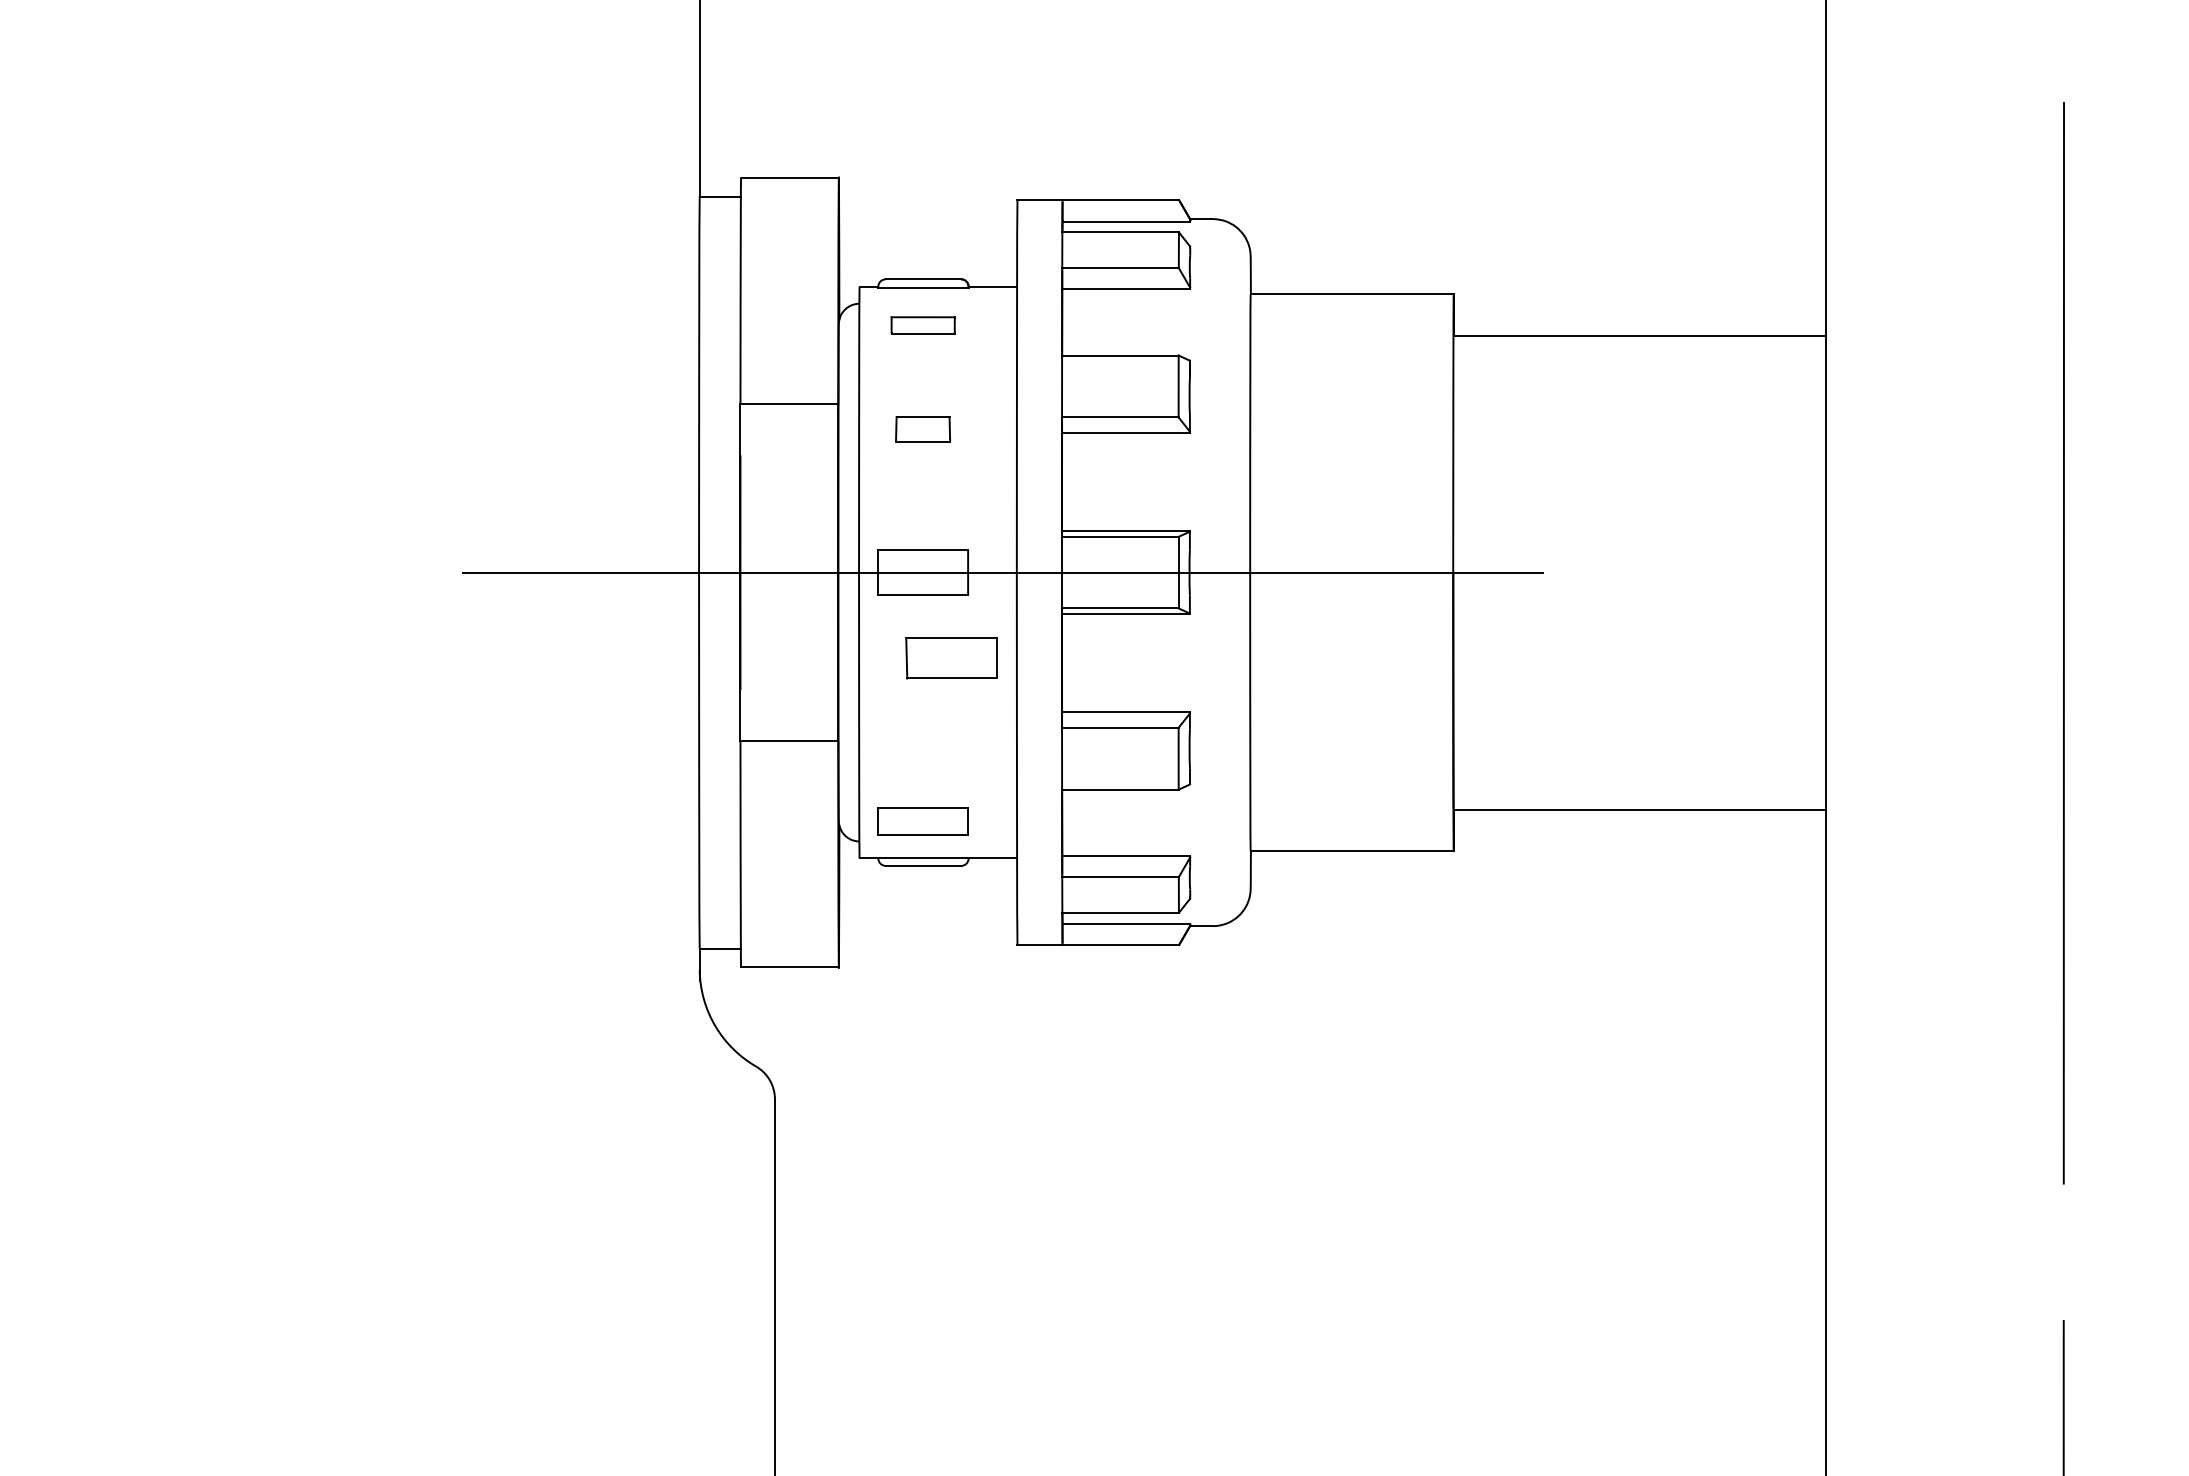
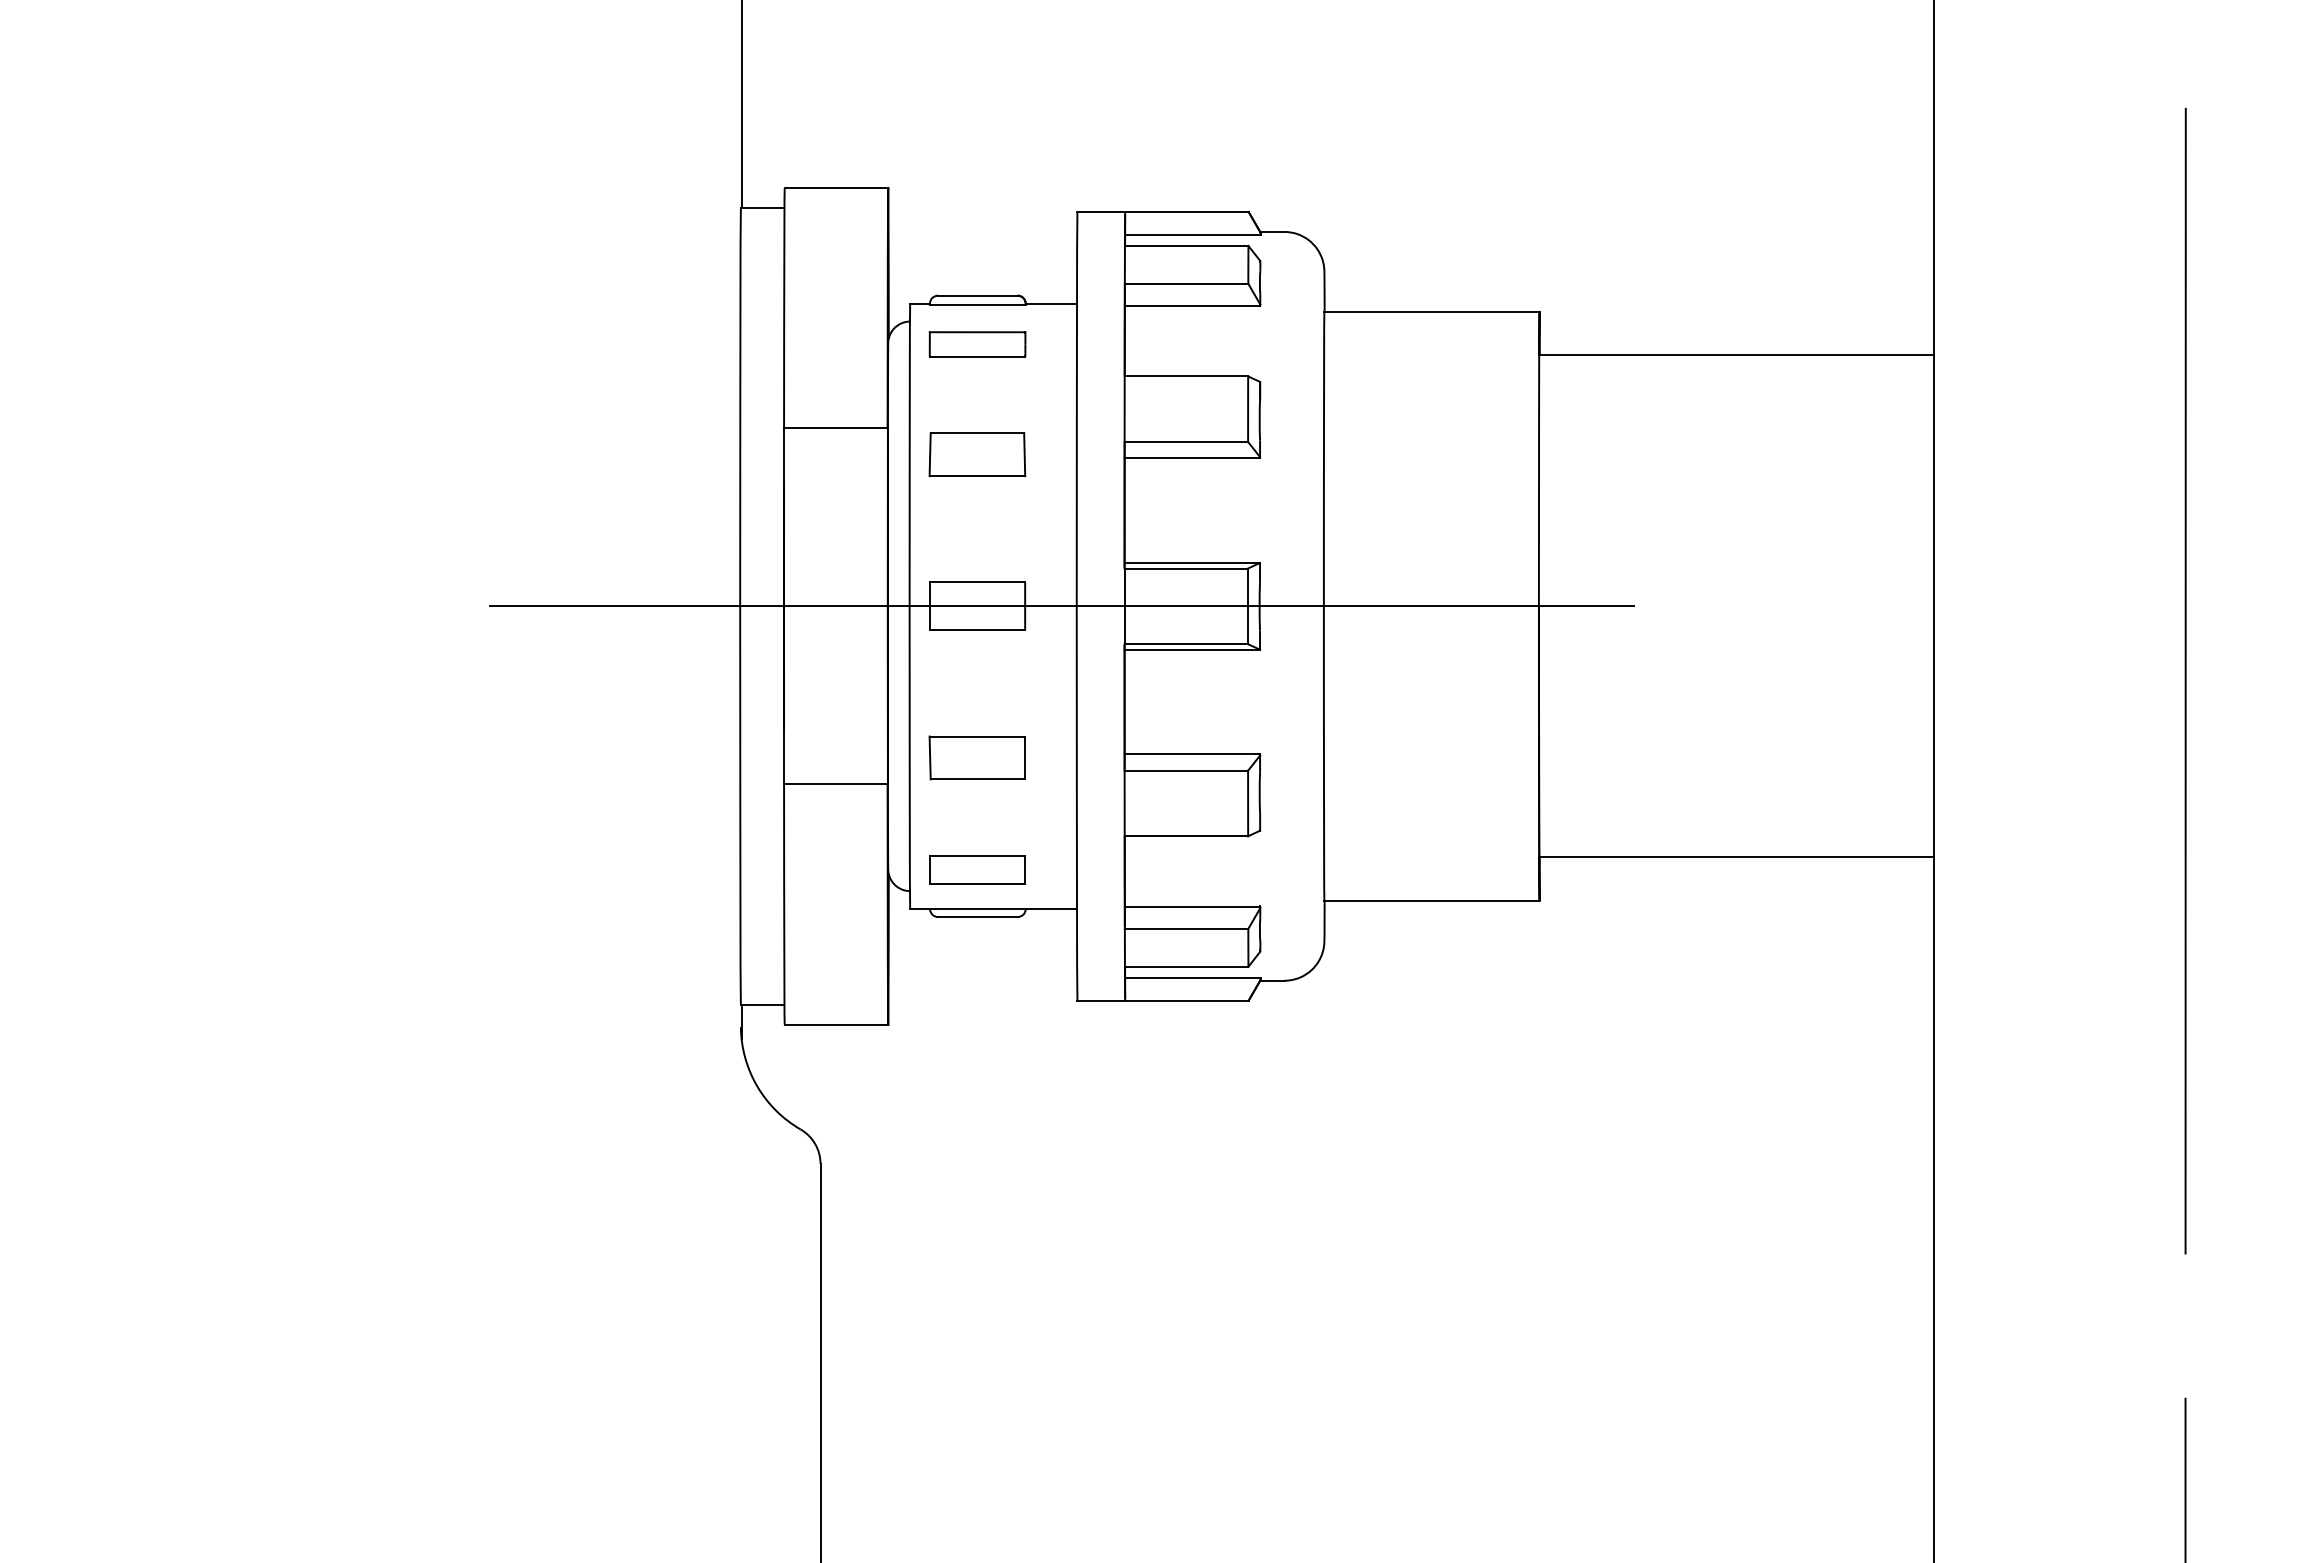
part: (923, 325) -> (977, 344), size x1.43
part: (923, 429) -> (977, 454), size x1.67
part: (950, 657) -> (976, 757), moved

